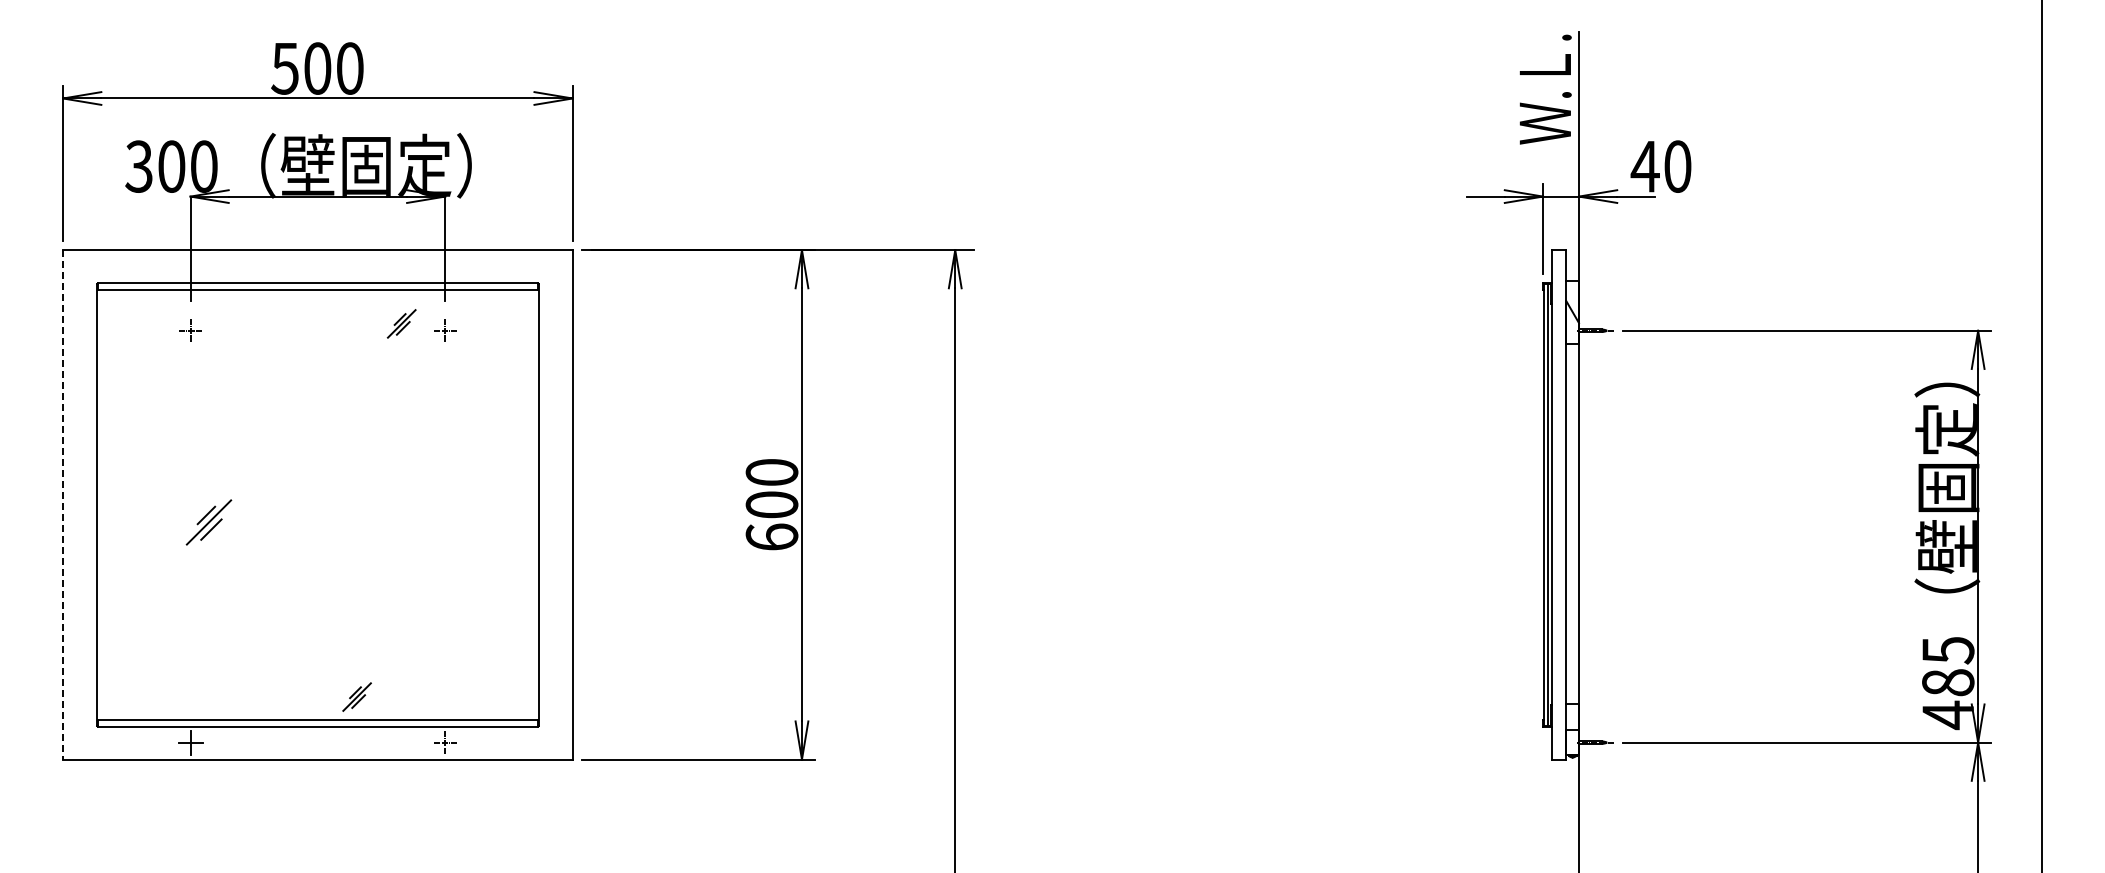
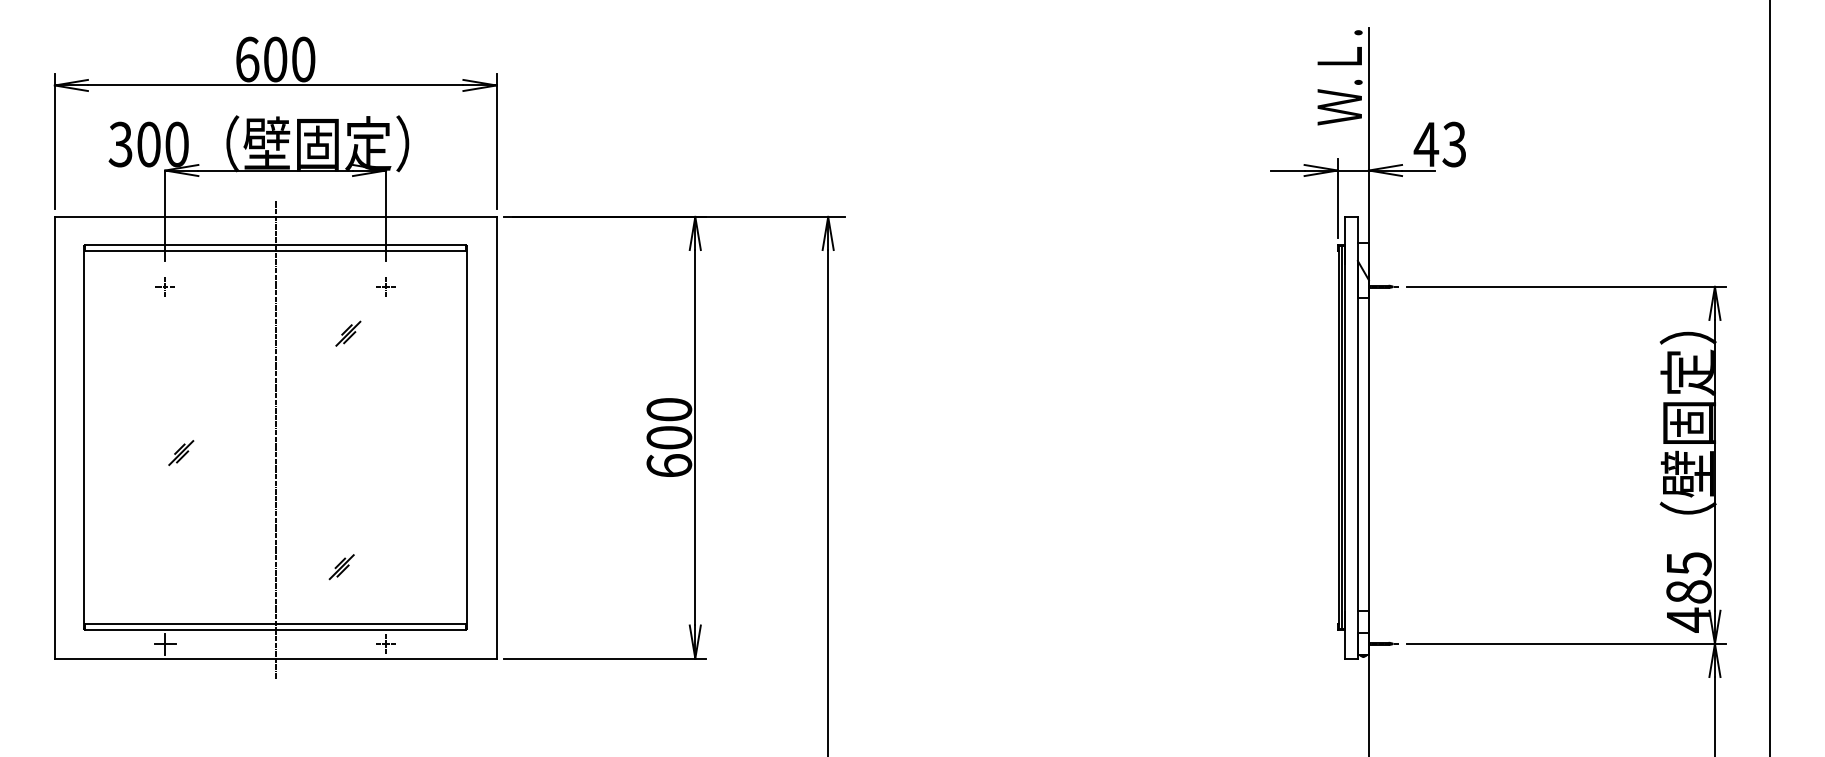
text: (285, 68) -> (247, 59), 500 -> 600
text: (1677, 166) -> (1454, 144), 40 -> 43
part: (401, 323) -> (348, 333), moved
line: (63, 504) -> (55, 437), dashed -> solid
line: (317, 507) -> (275, 440), added
part: (208, 522) -> (180, 453), size x0.62
part: (356, 696) -> (341, 566), moved

